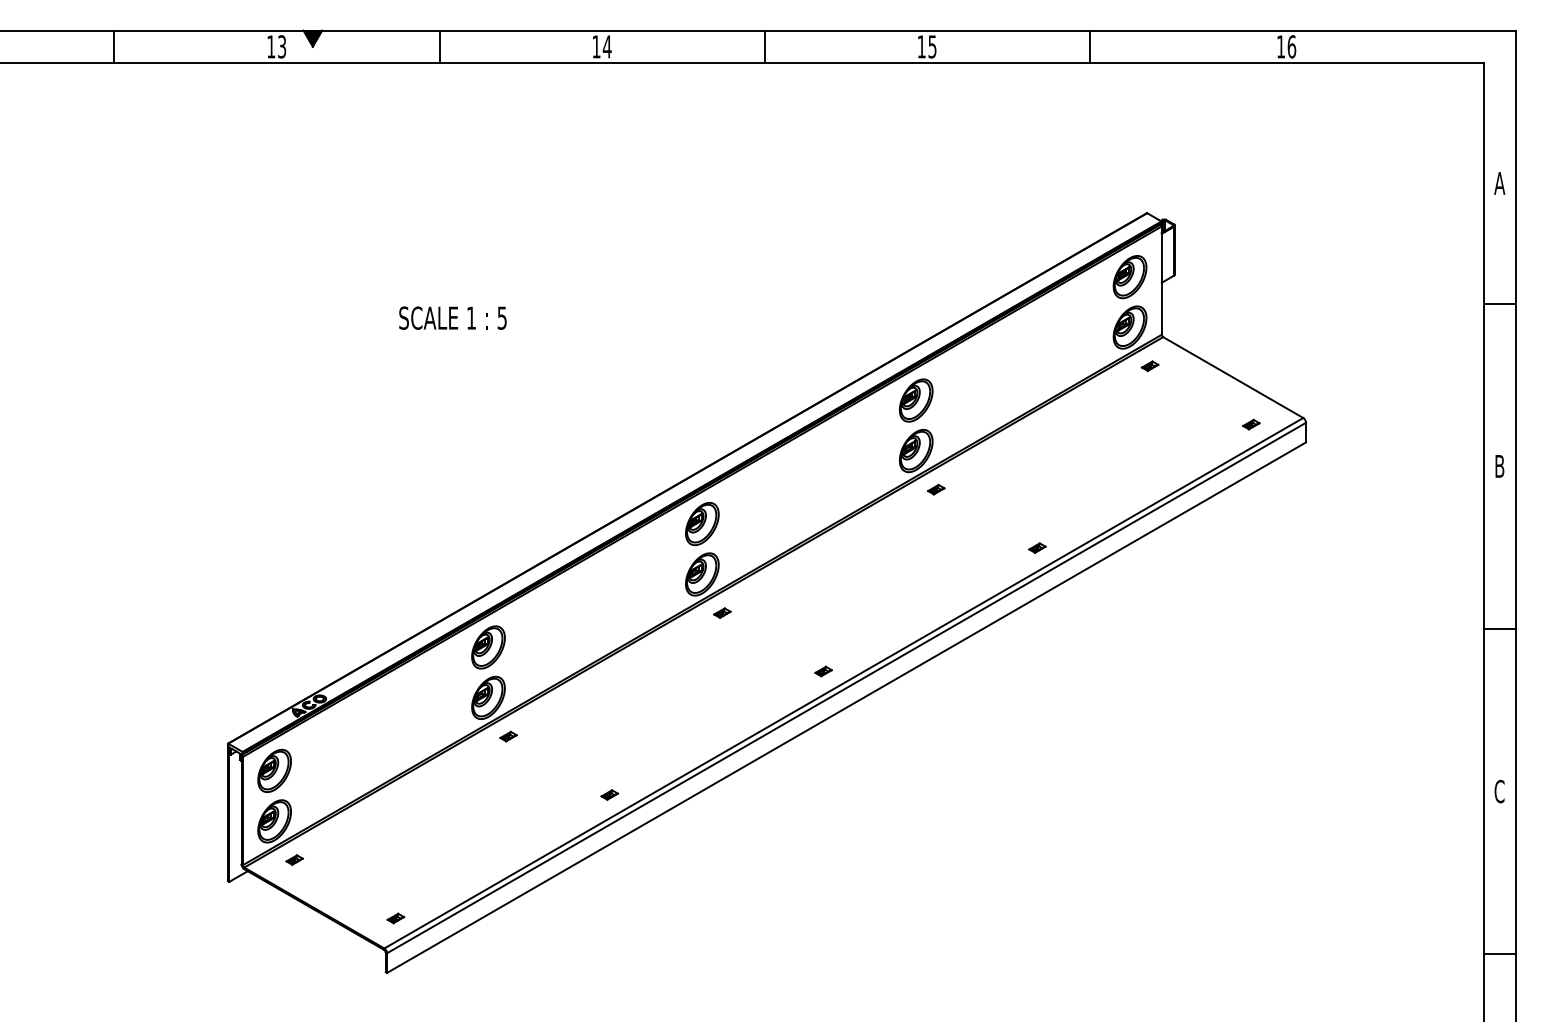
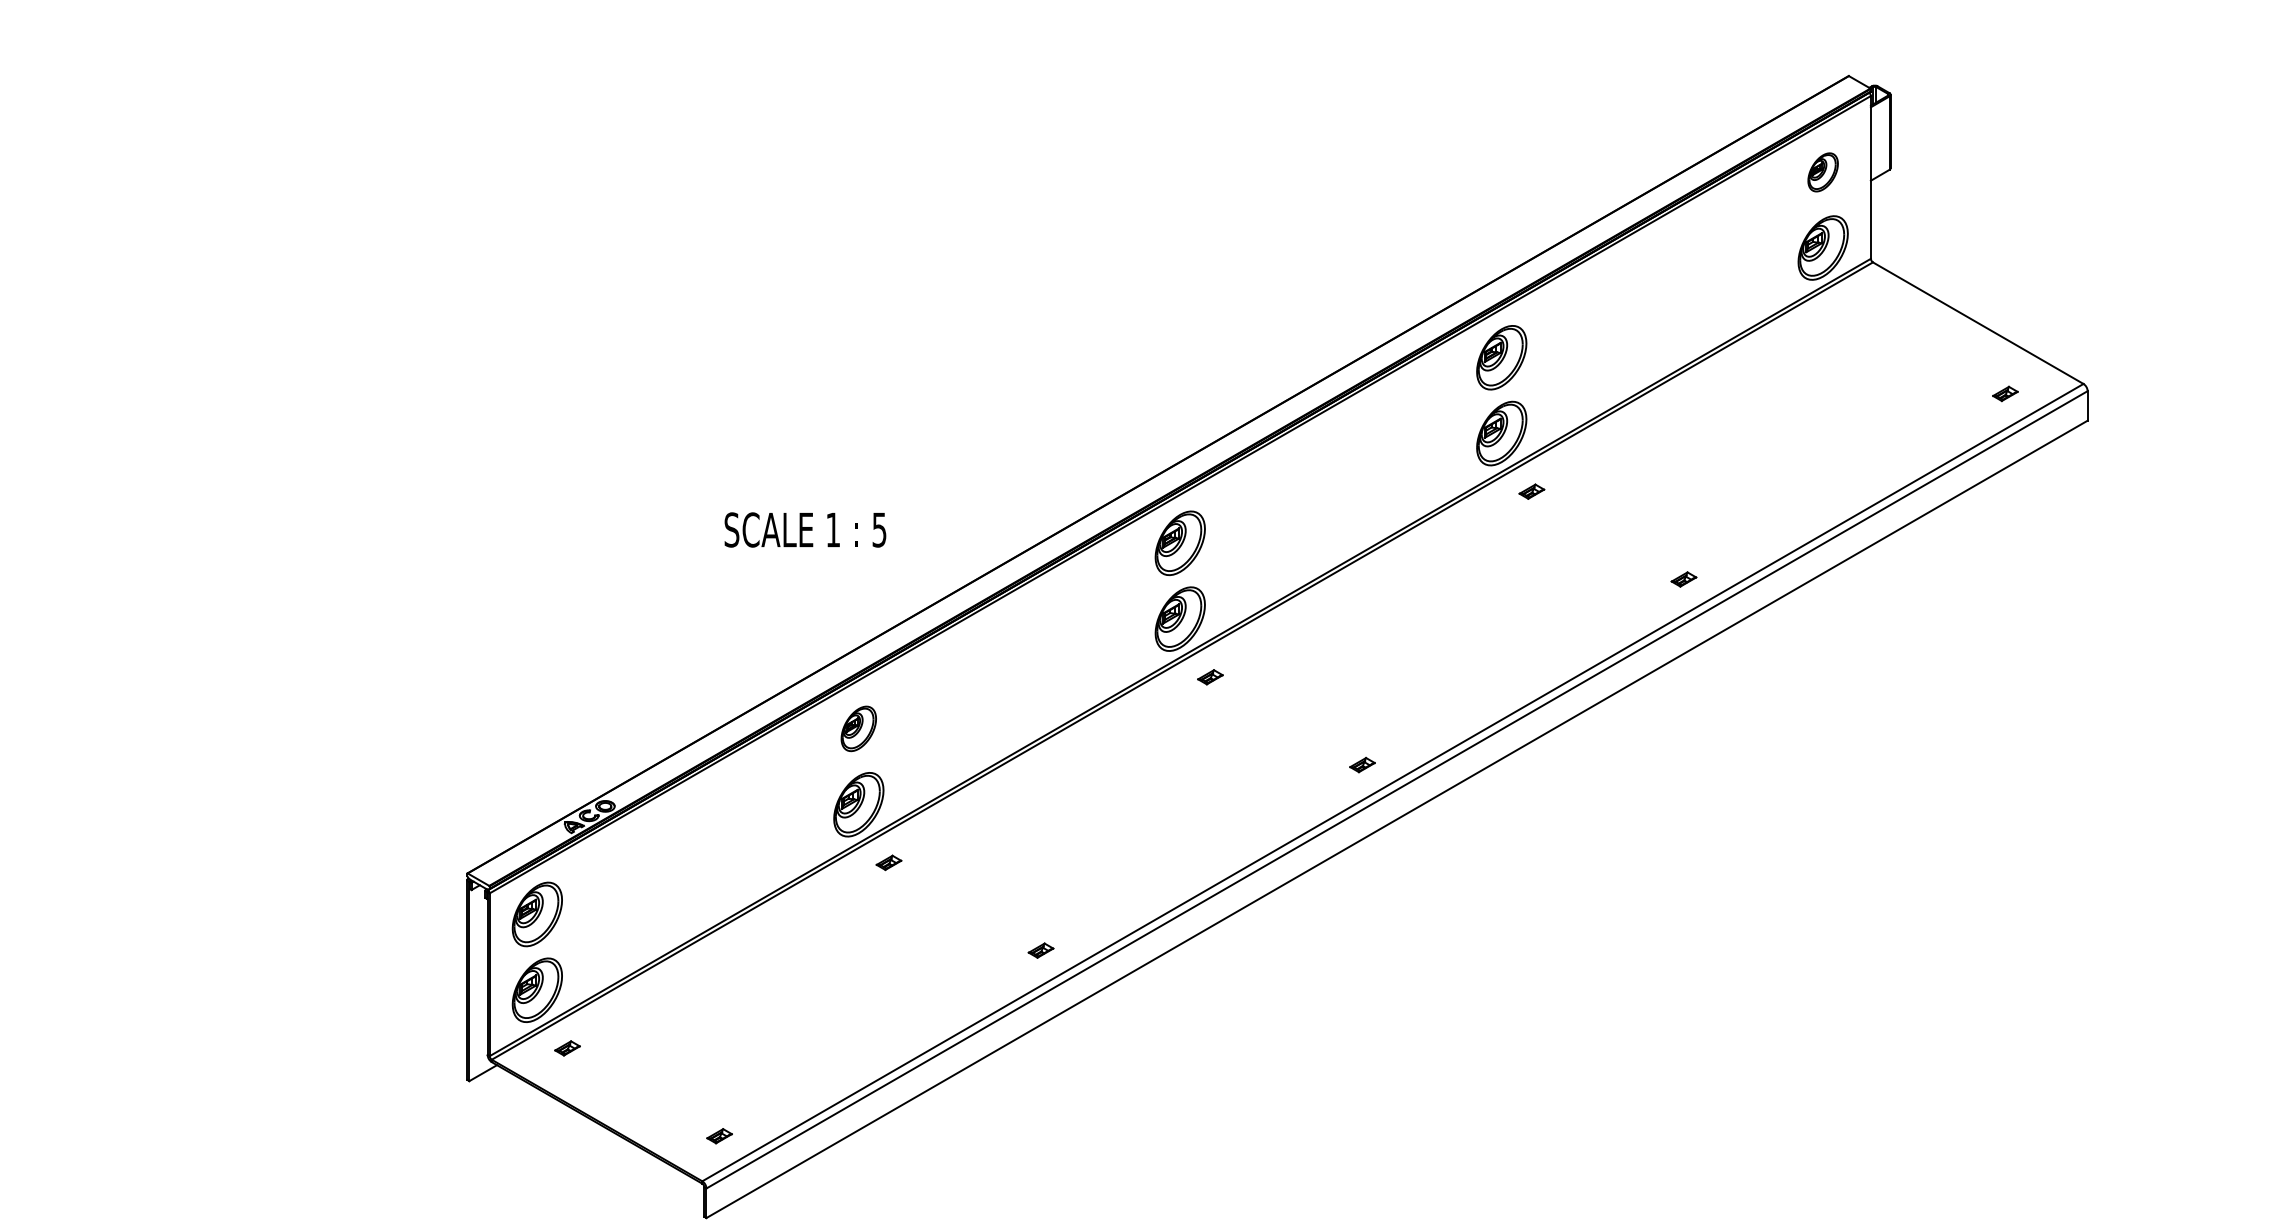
part: (1129, 277) -> (1822, 172), size x0.6
text: (452, 317) -> (804, 528), moved
part: (1149, 365) -> (1852, 305), removed
part: (488, 647) -> (858, 728), size x0.7

